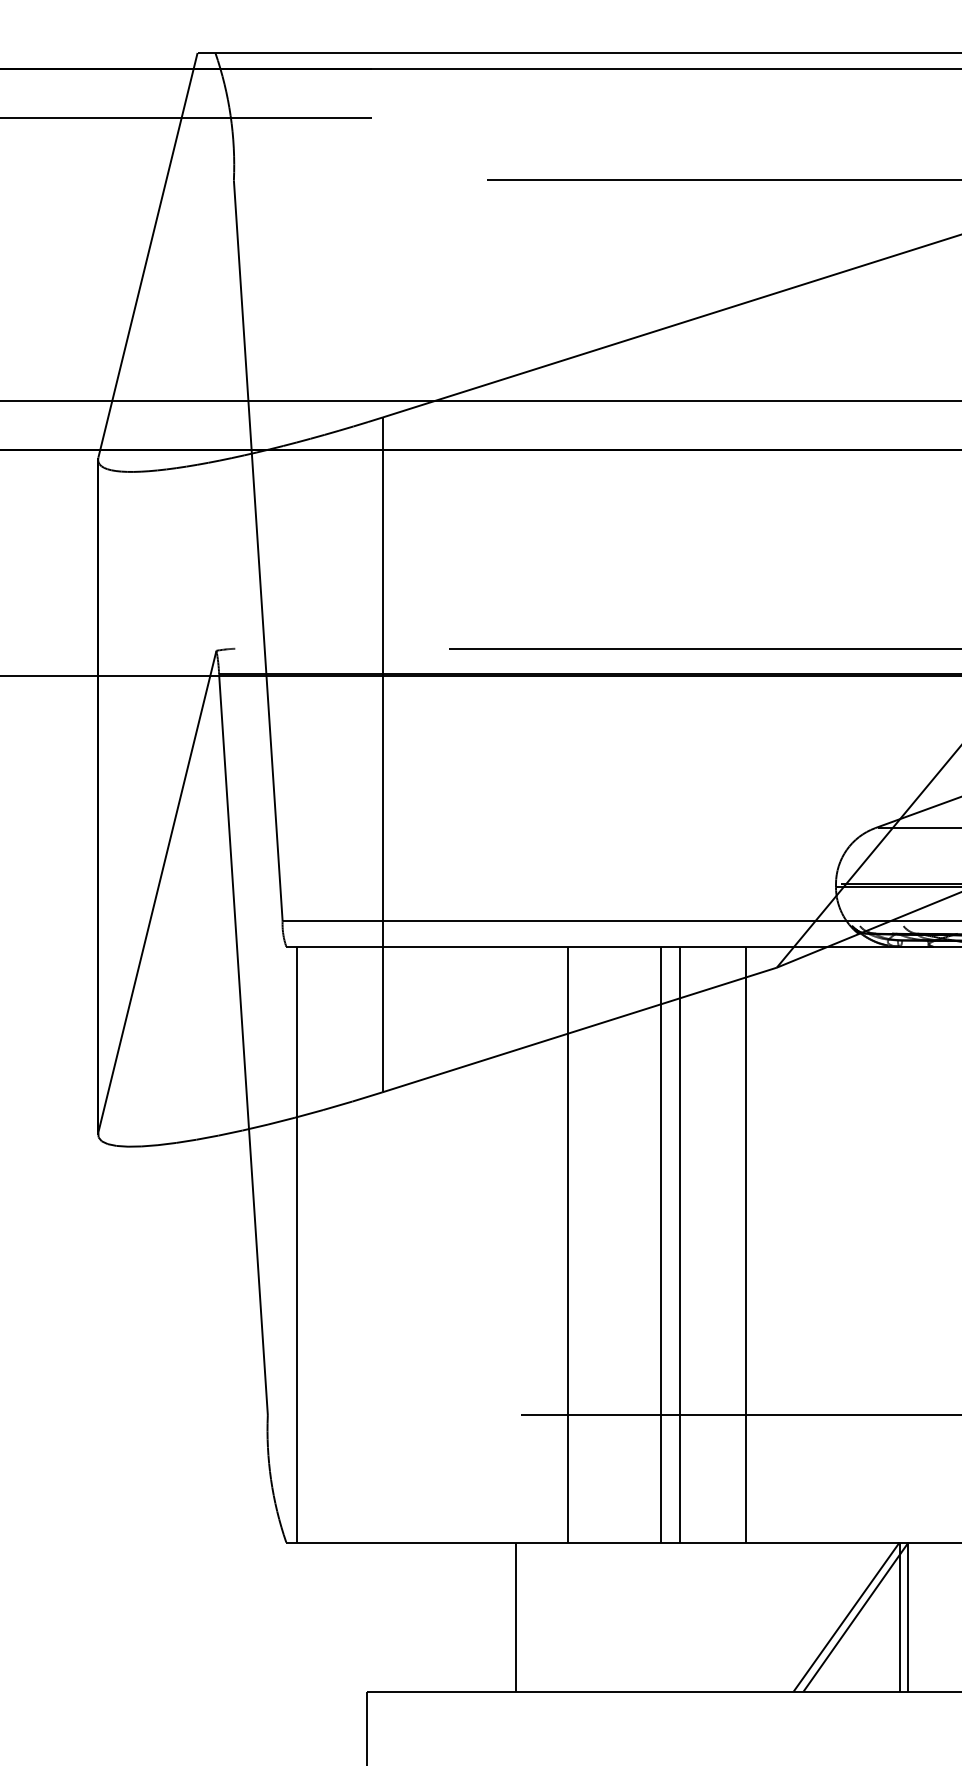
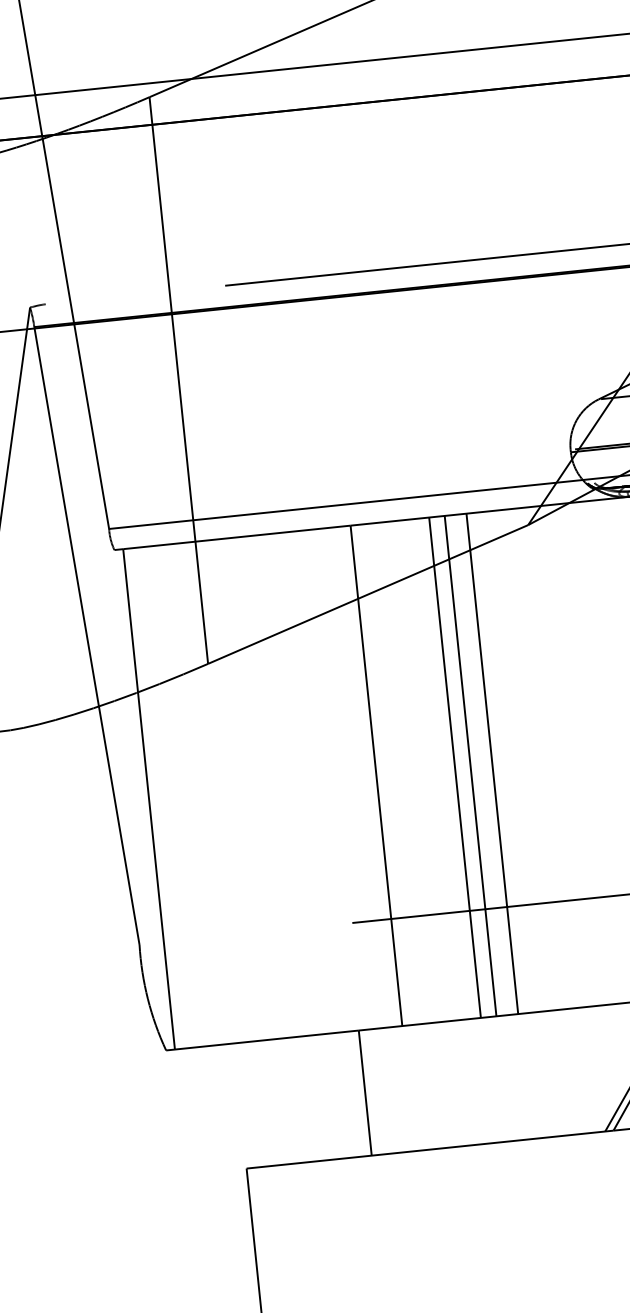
line: (745, 1244) -> (492, 763), moved

